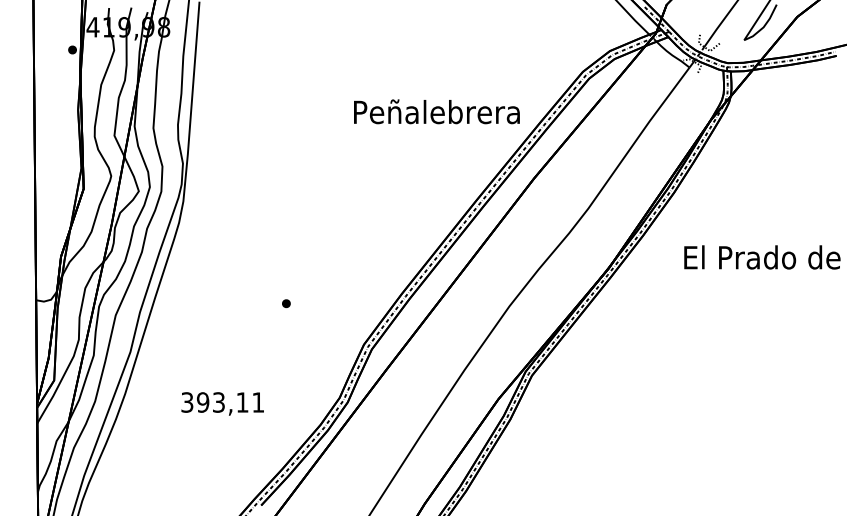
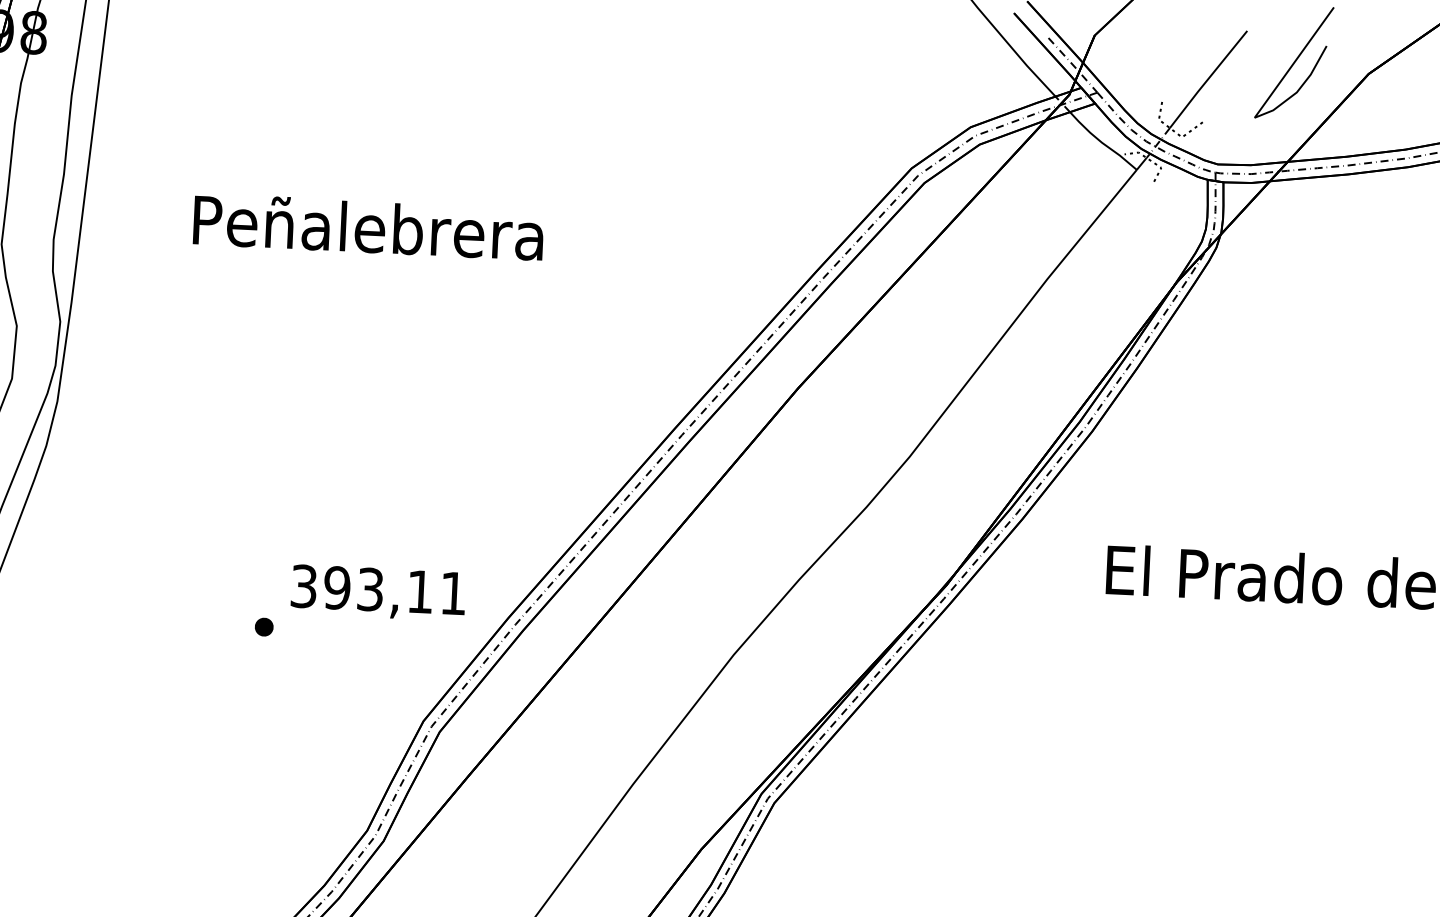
text: (436, 111) -> (367, 226), moved
text: (222, 403) -> (377, 591), moved

